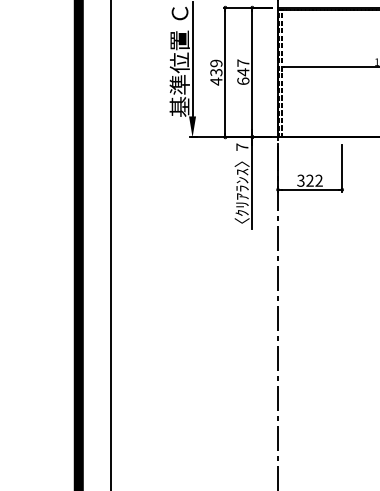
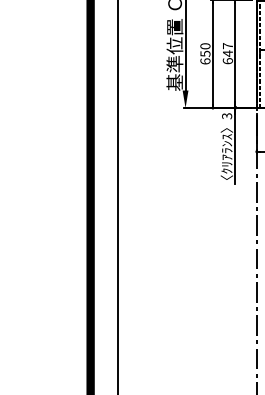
text: (216, 72) -> (205, 53), 439 -> 650
text: (242, 146) -> (227, 115), 7 -> 3

